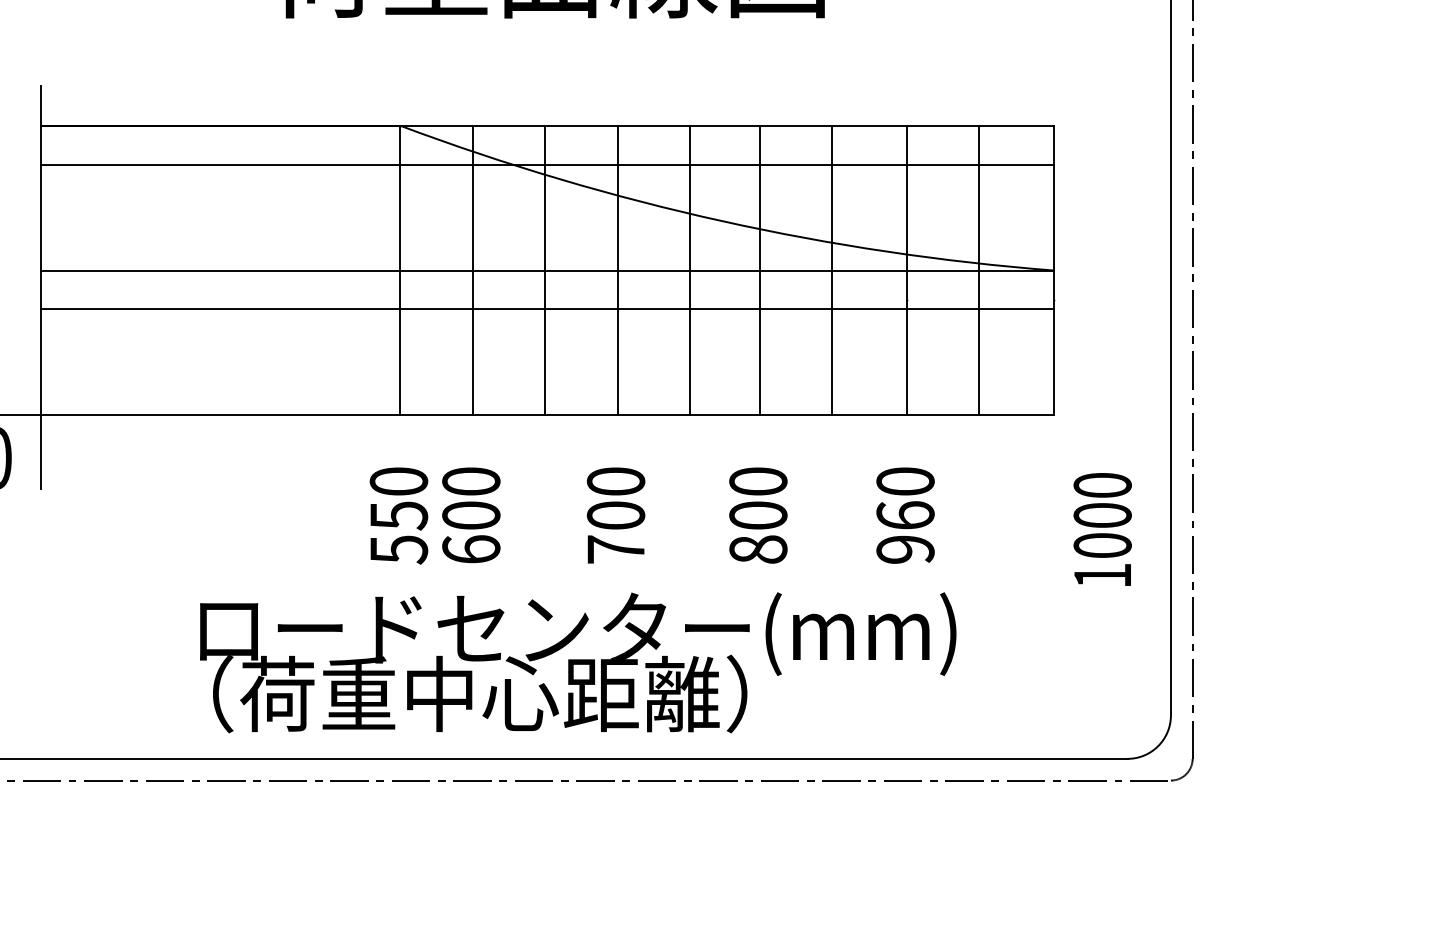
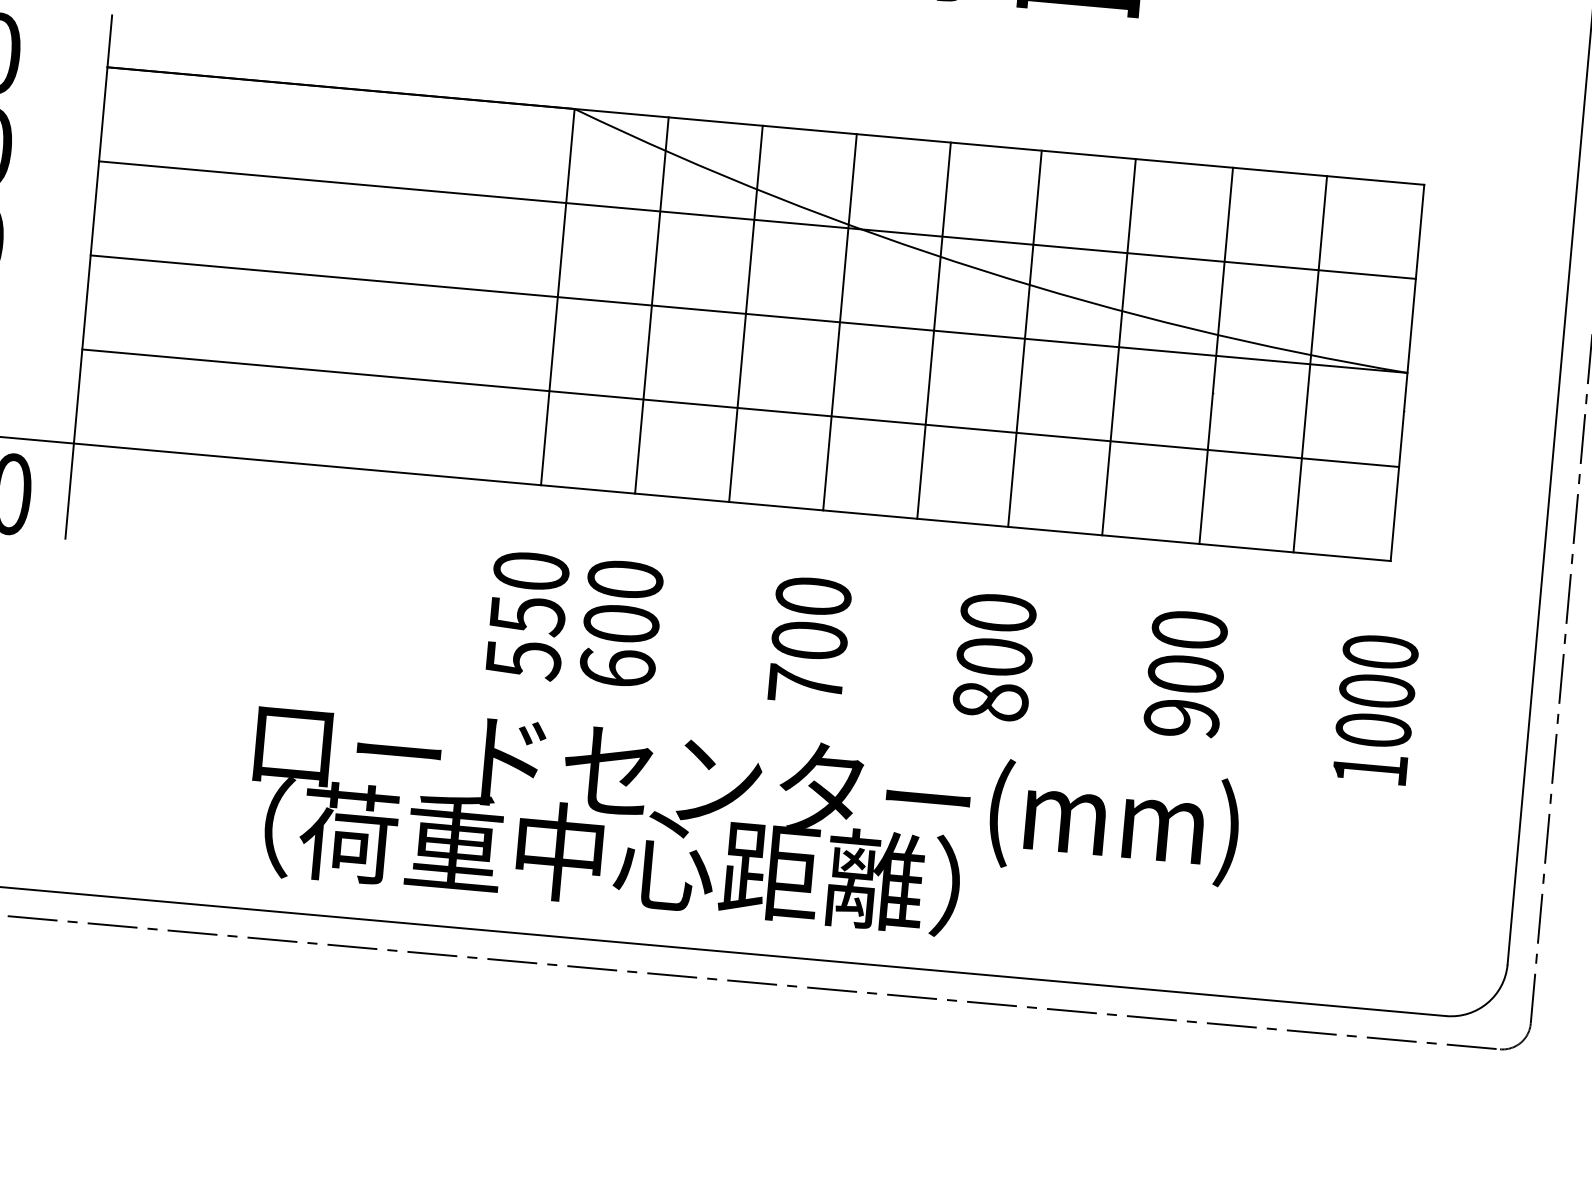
line: (547, 165) -> (757, 220), moved
line: (547, 308) -> (740, 407), moved
text: (905, 515) -> (1185, 674), 960 -> 900
text: (1102, 529) -> (1375, 709), moved

